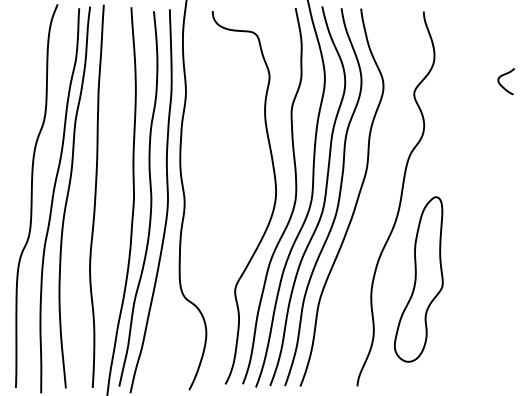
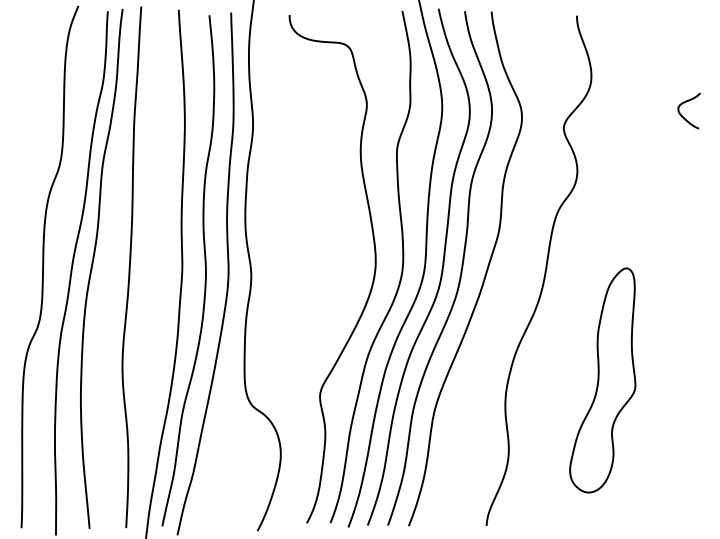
part: (418, 279) -> (602, 380), moved

